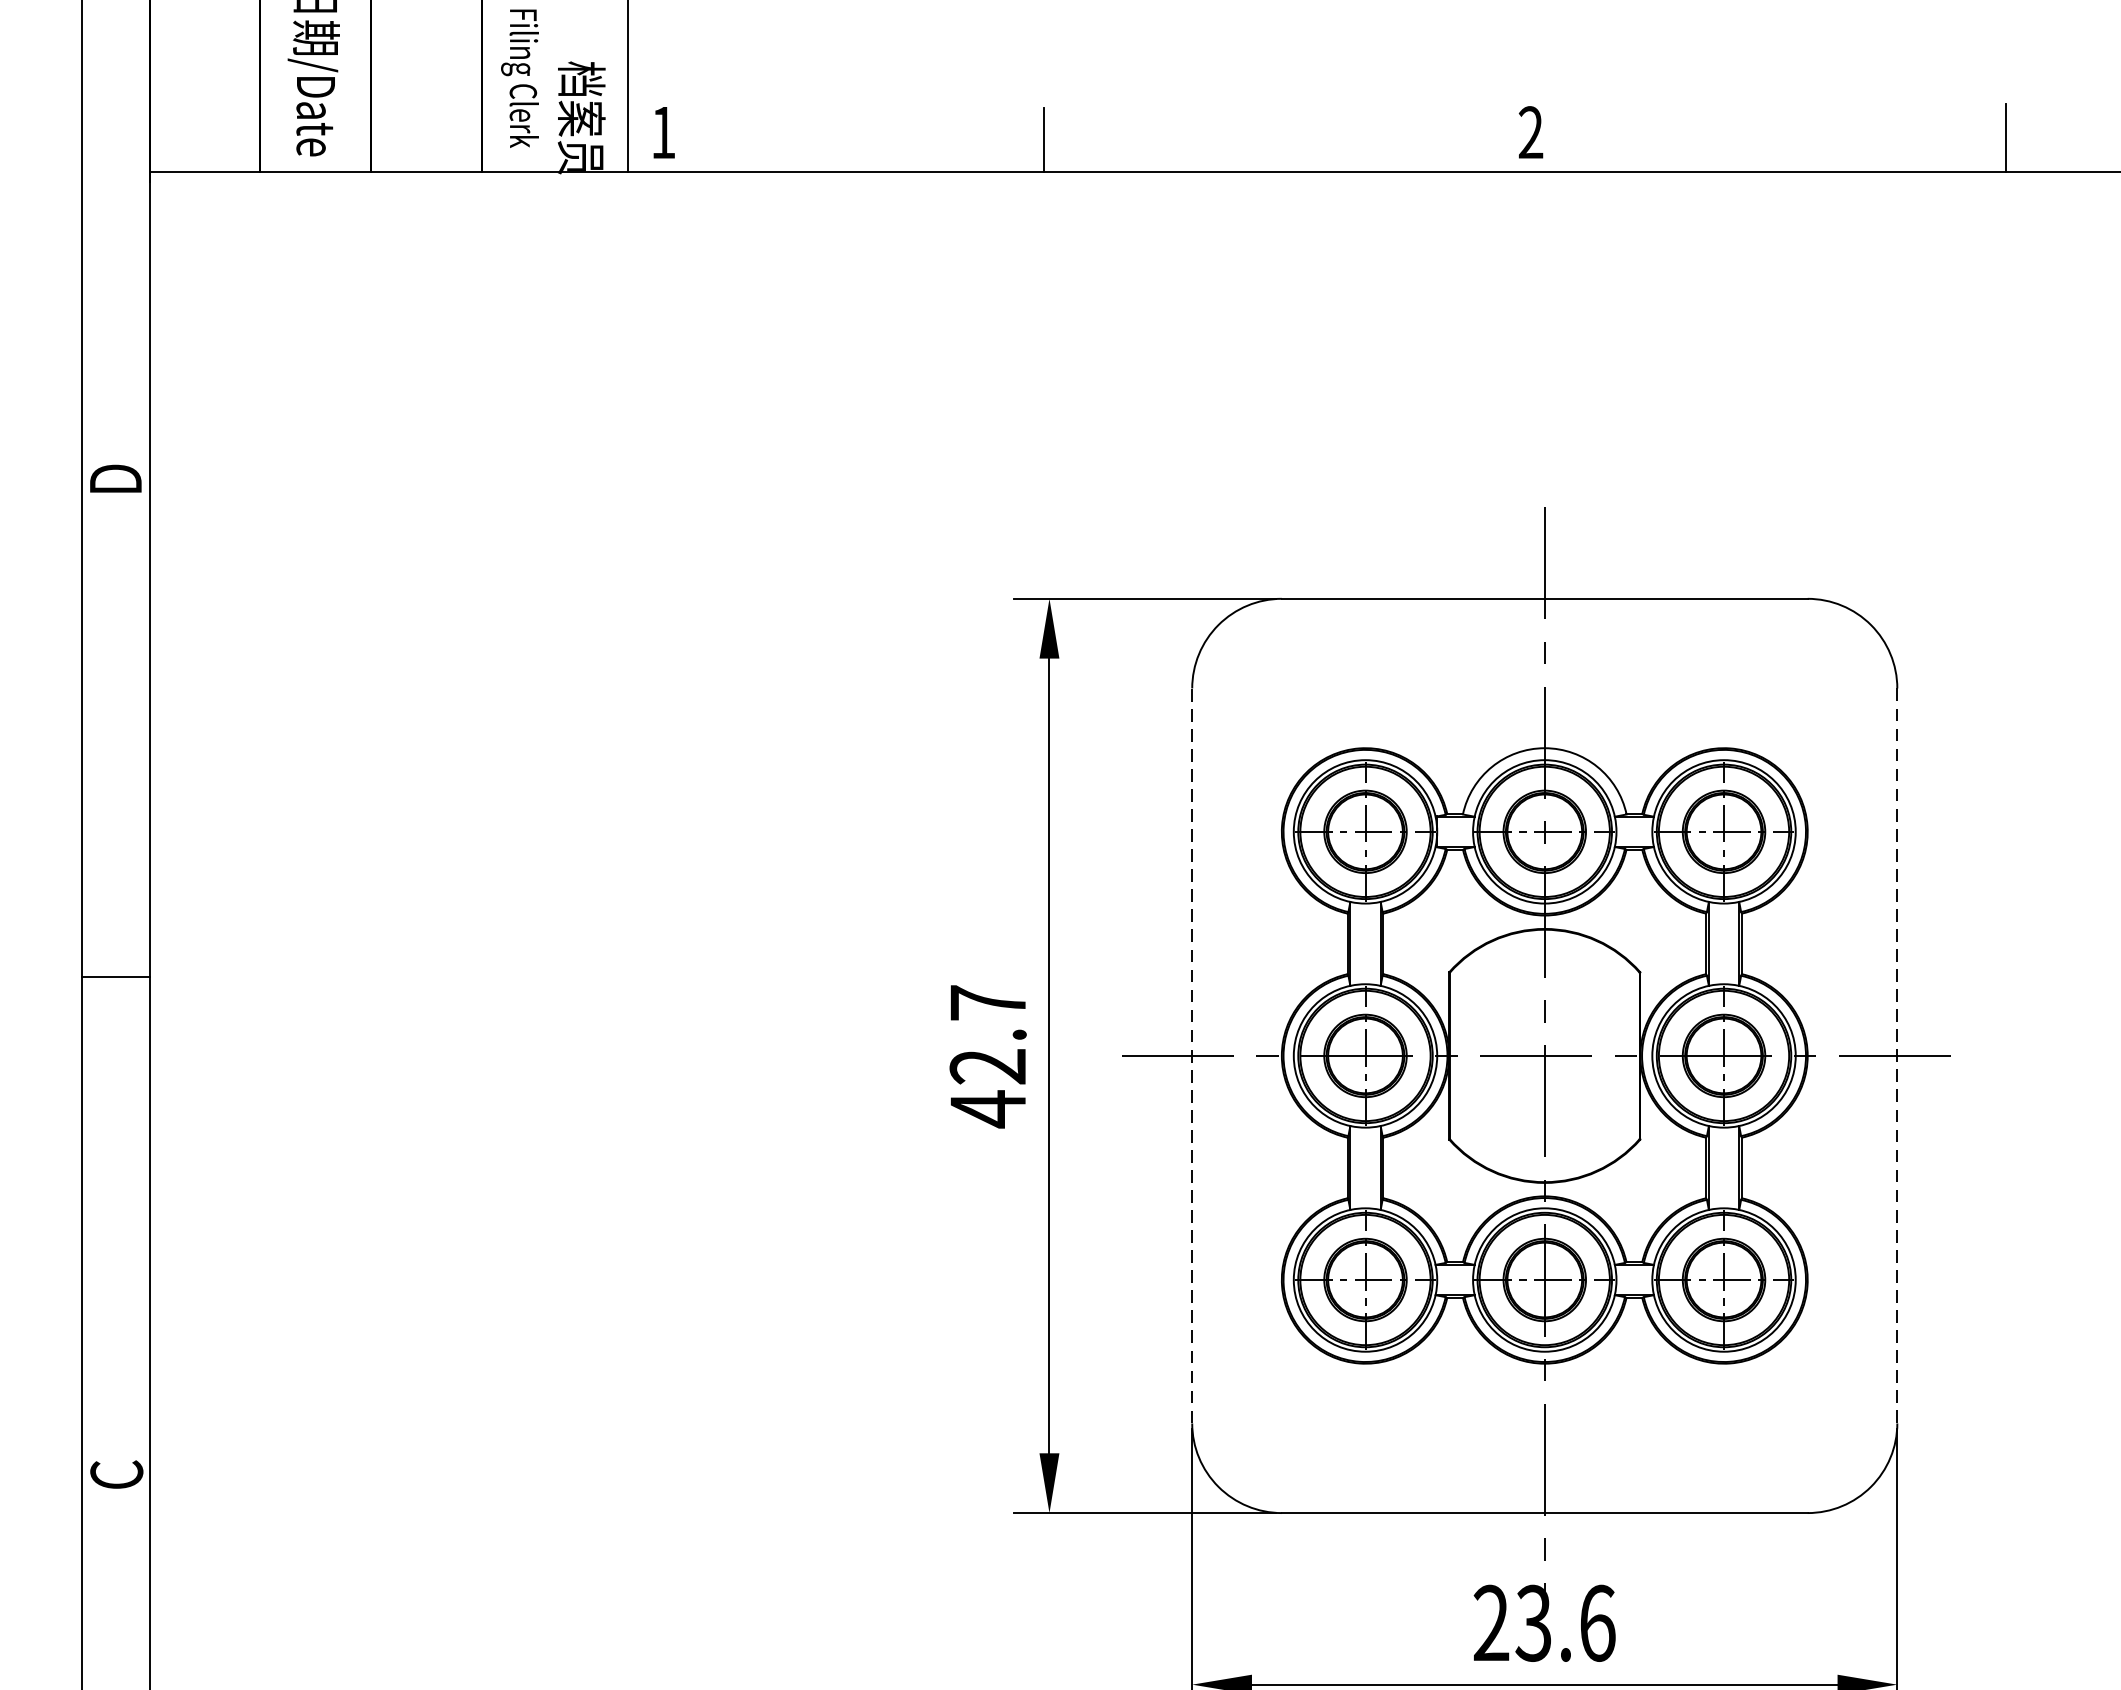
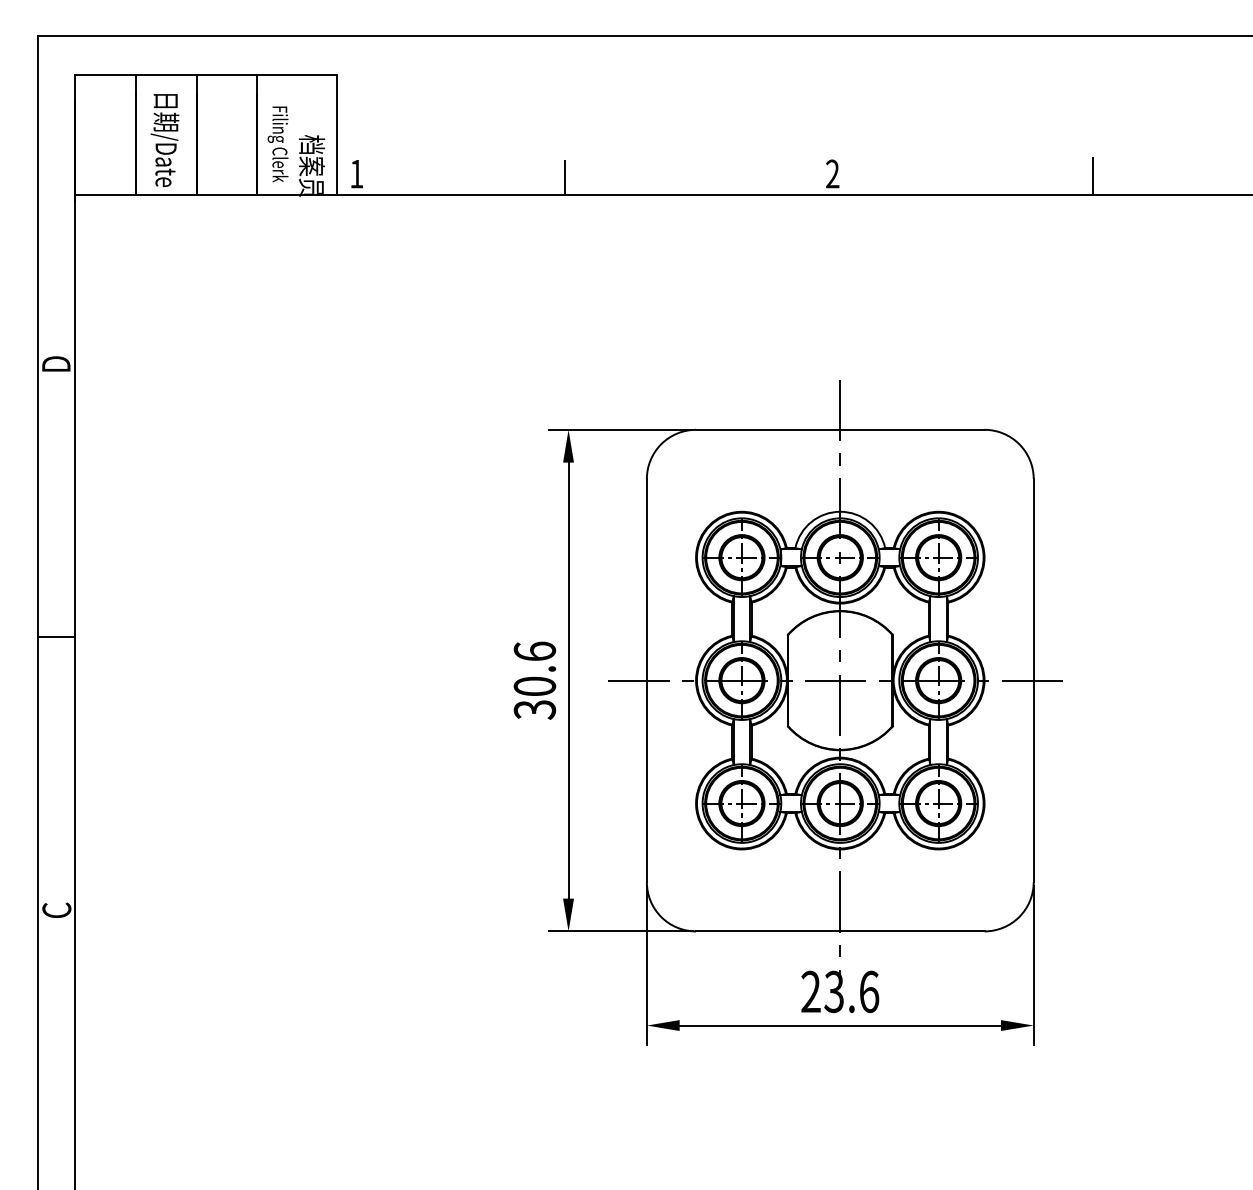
text: (987, 1055) -> (534, 680), 42.7 -> 30.6
line: (1191, 1055) -> (646, 680), dashed -> solid
line: (1896, 1055) -> (1033, 680), dashed -> solid

